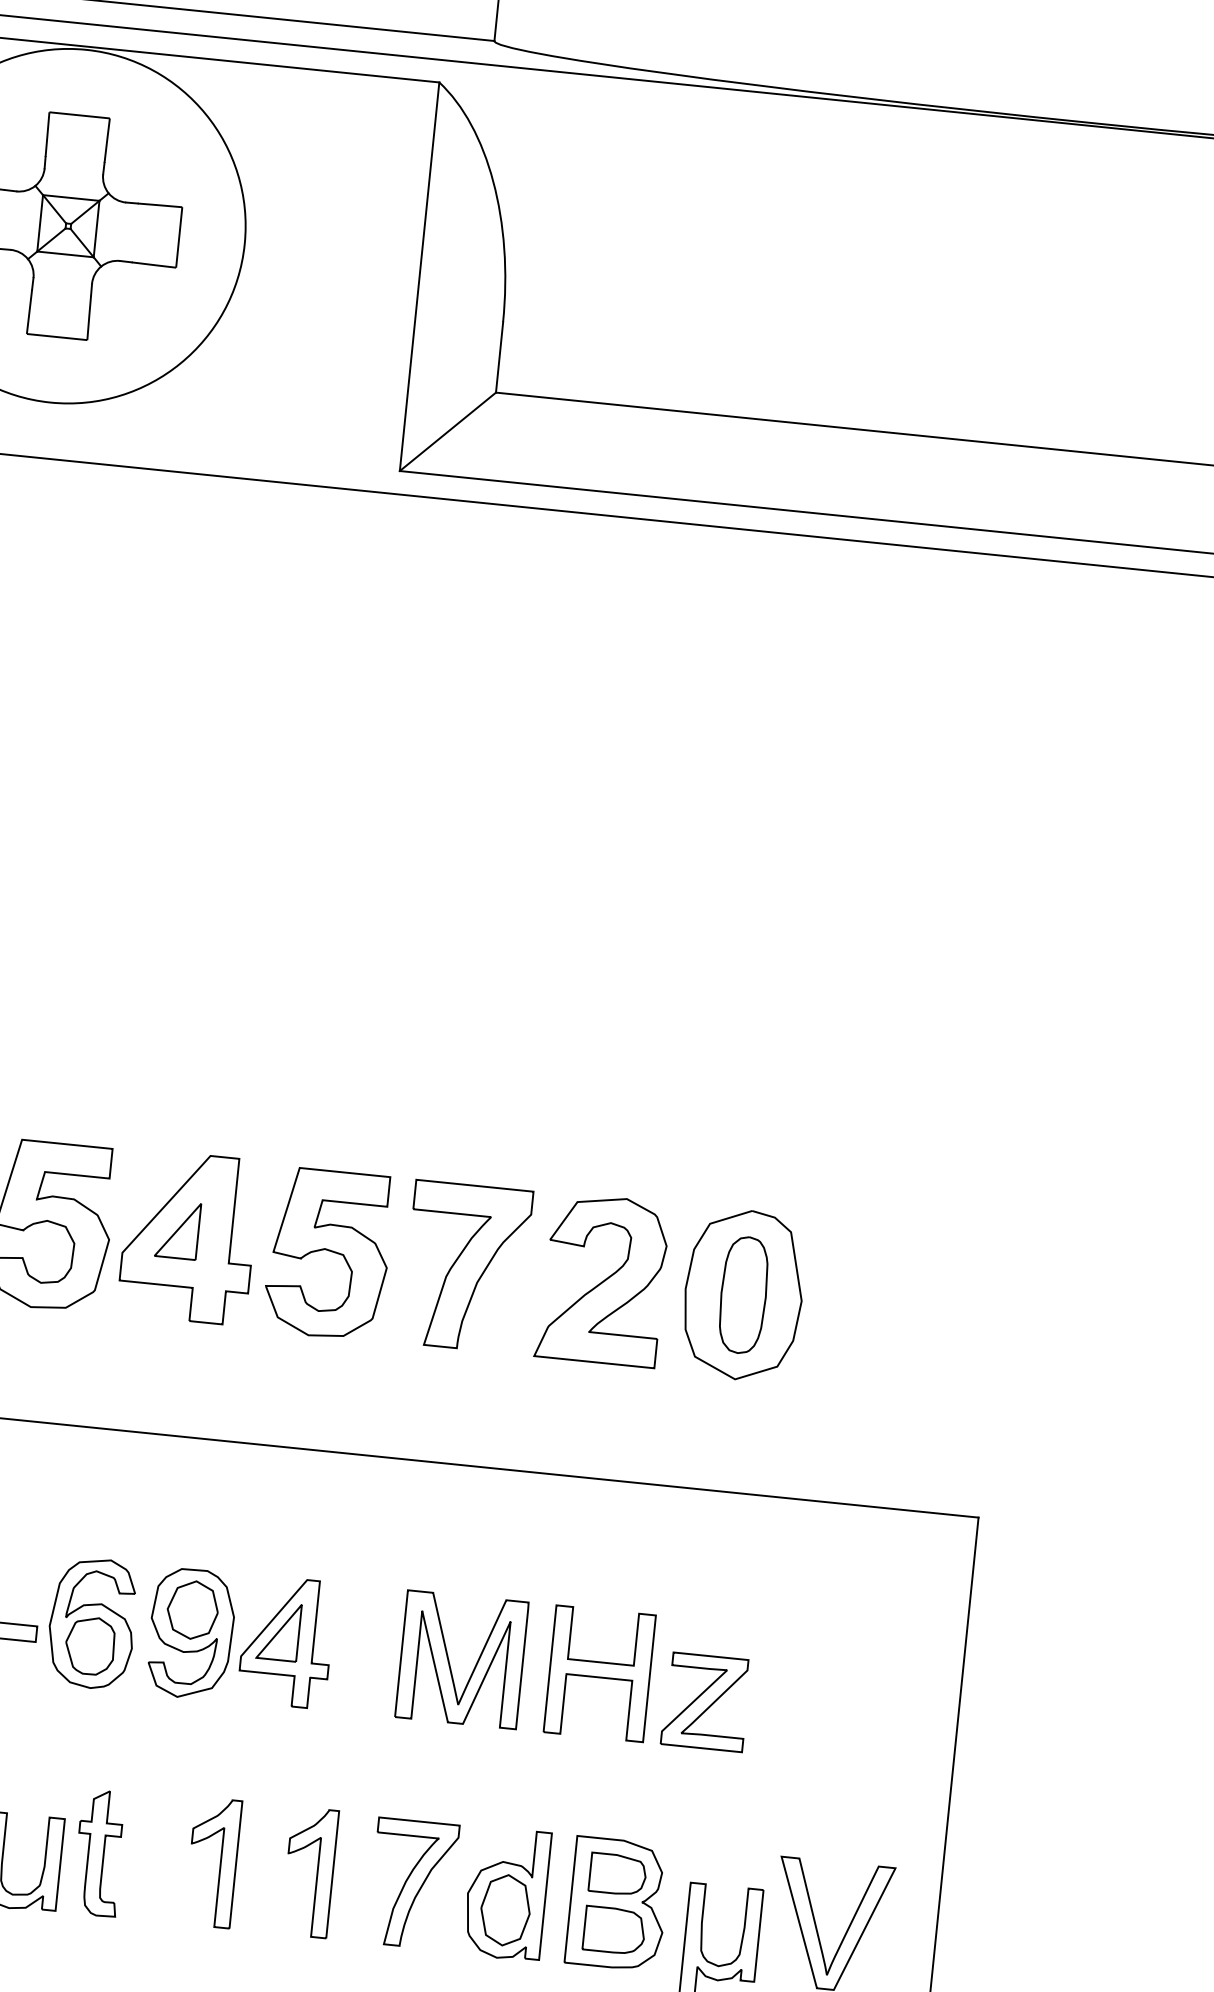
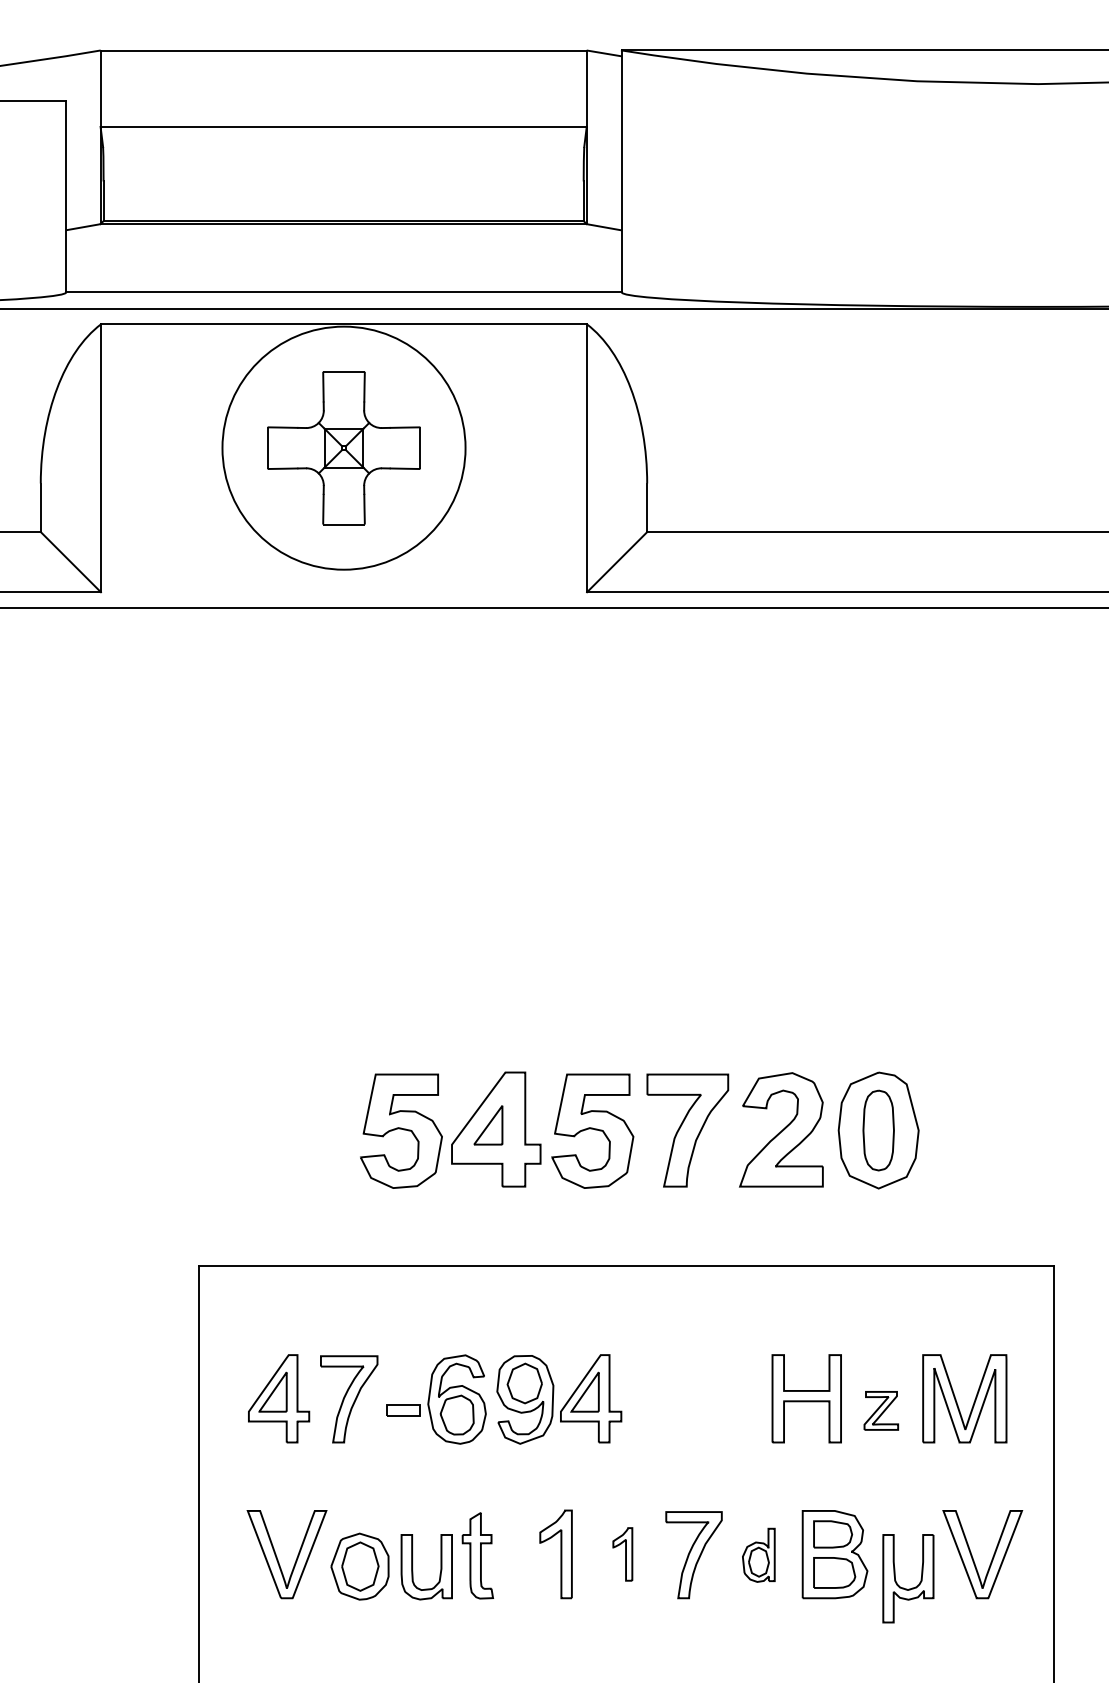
part: (449, 1659) -> (956, 1399), moved
part: (706, 1701) -> (881, 1410), size x0.6
part: (309, 1872) -> (622, 1554), size x0.6
part: (506, 1894) -> (758, 1555), size x0.6

